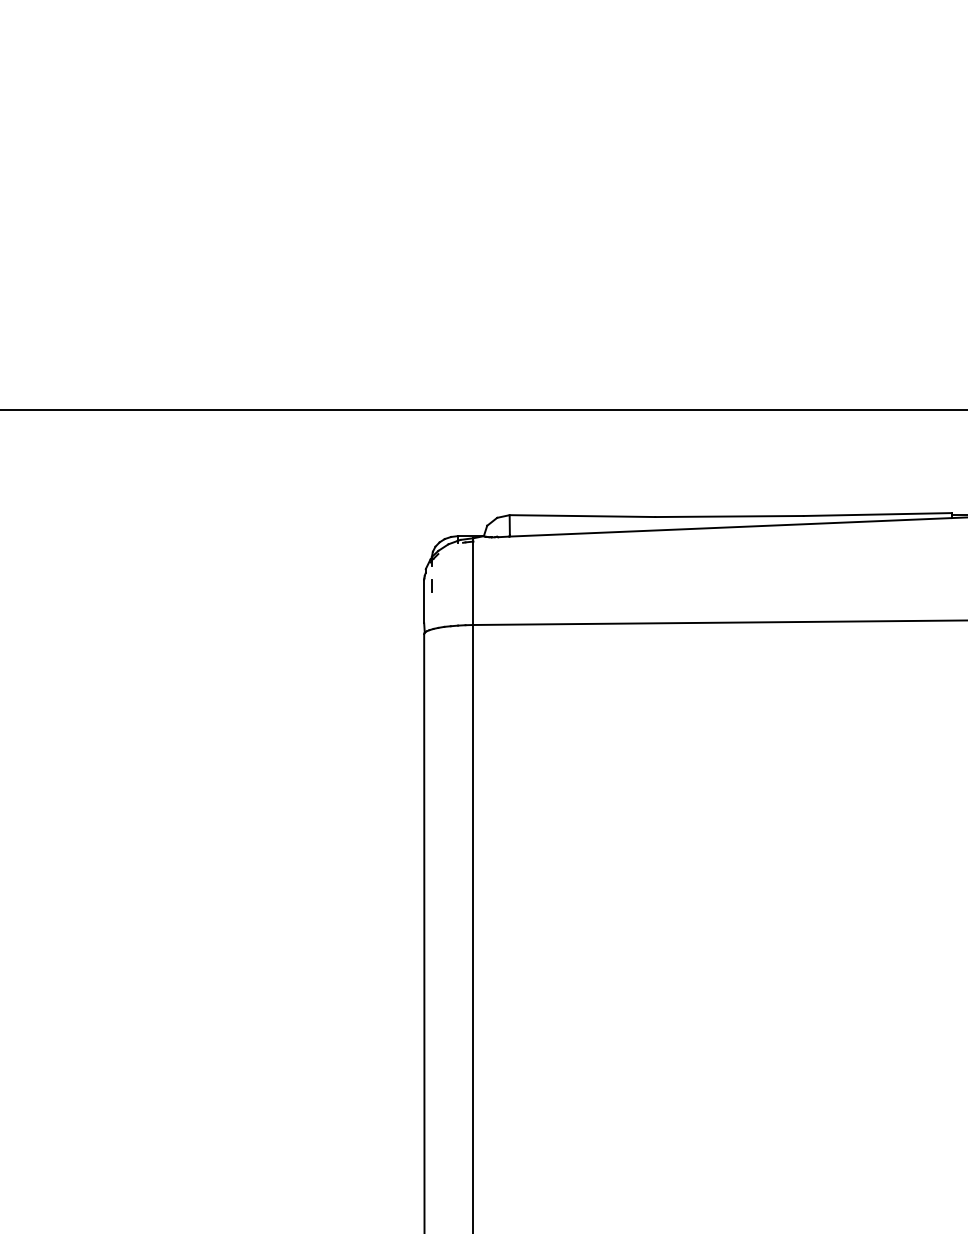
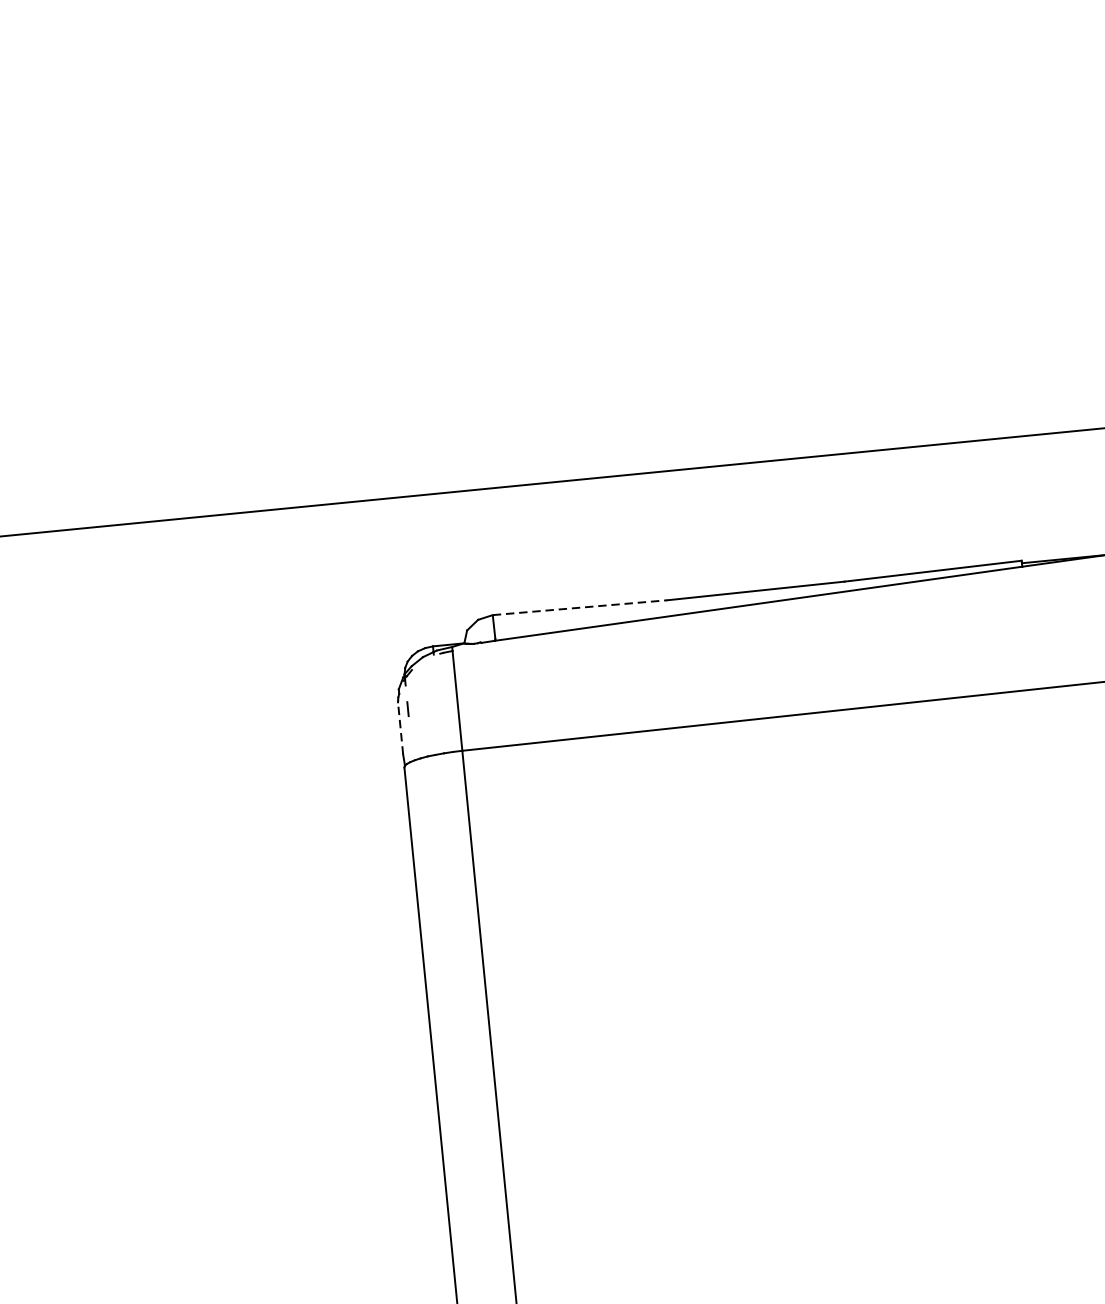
line: (582, 516) -> (580, 608), solid -> dashed
line: (424, 601) -> (400, 728), solid -> dashed

